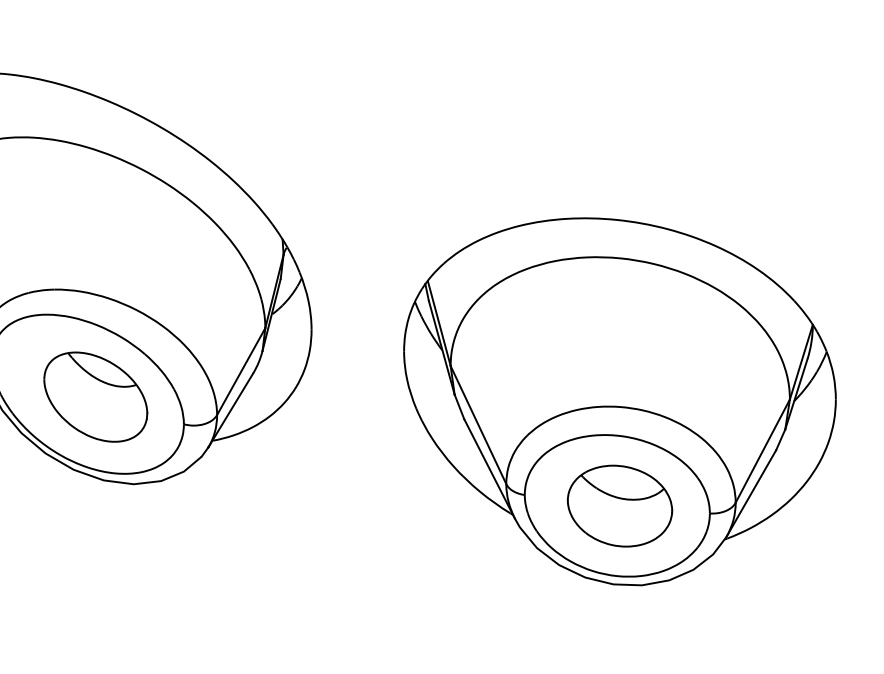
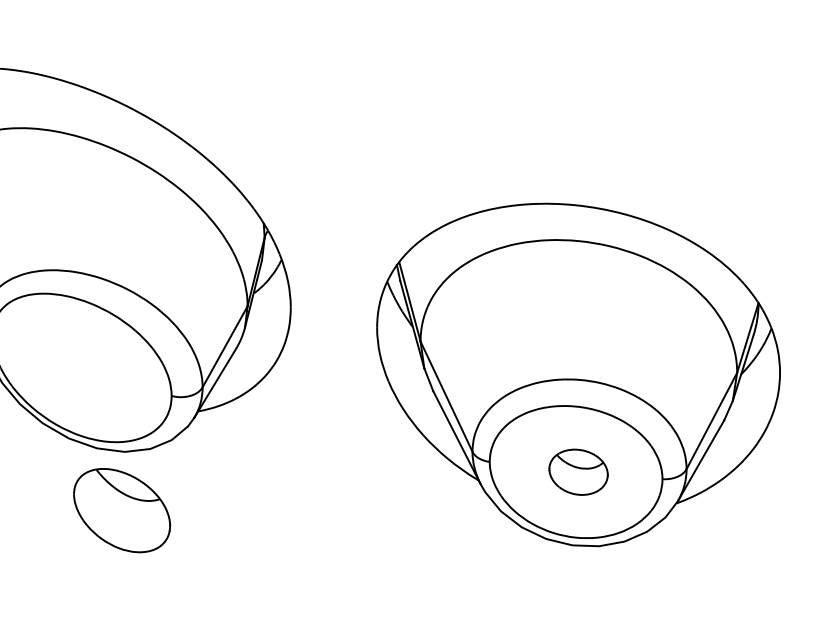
part: (95, 396) -> (121, 510), moved
part: (619, 505) -> (578, 471), size x0.6

